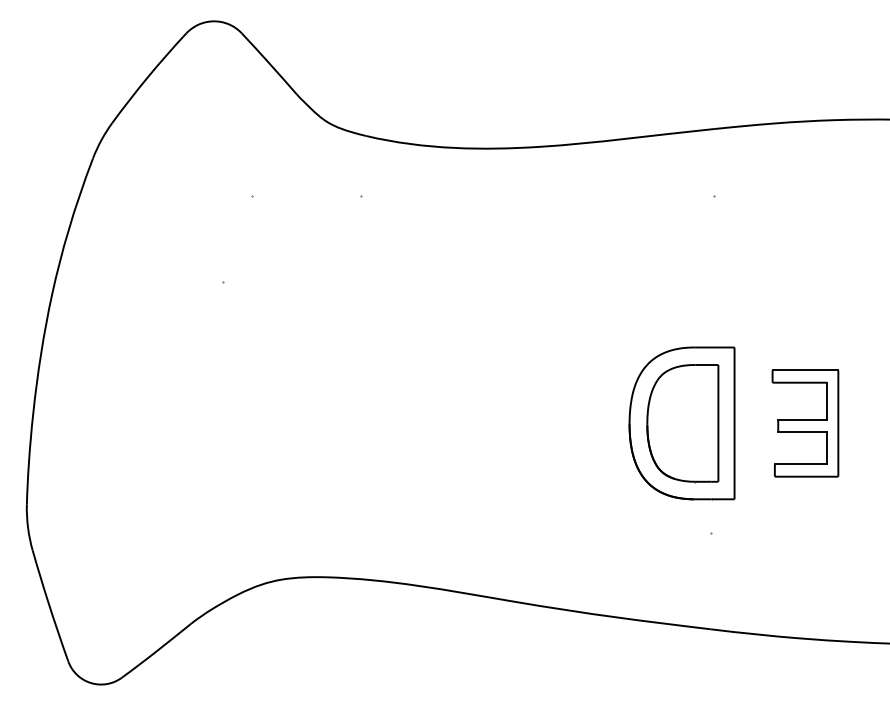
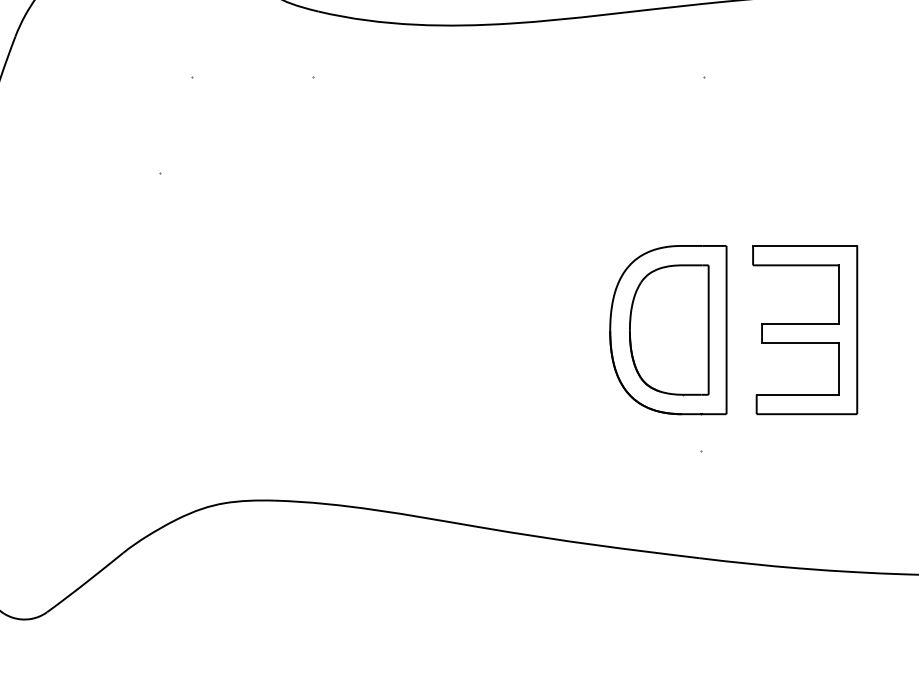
part: (805, 423) -> (805, 330), size x1.43

